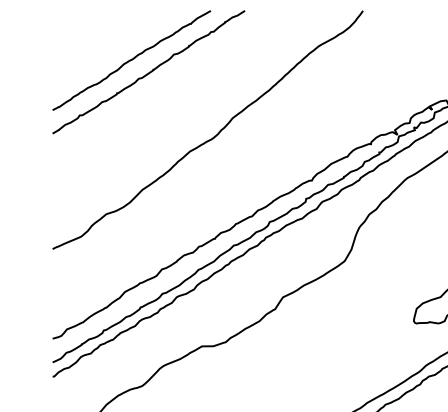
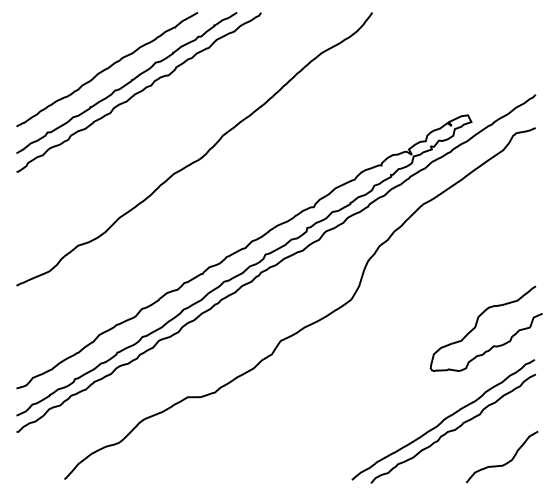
curve: (159, 80) -> (138, 92), added

